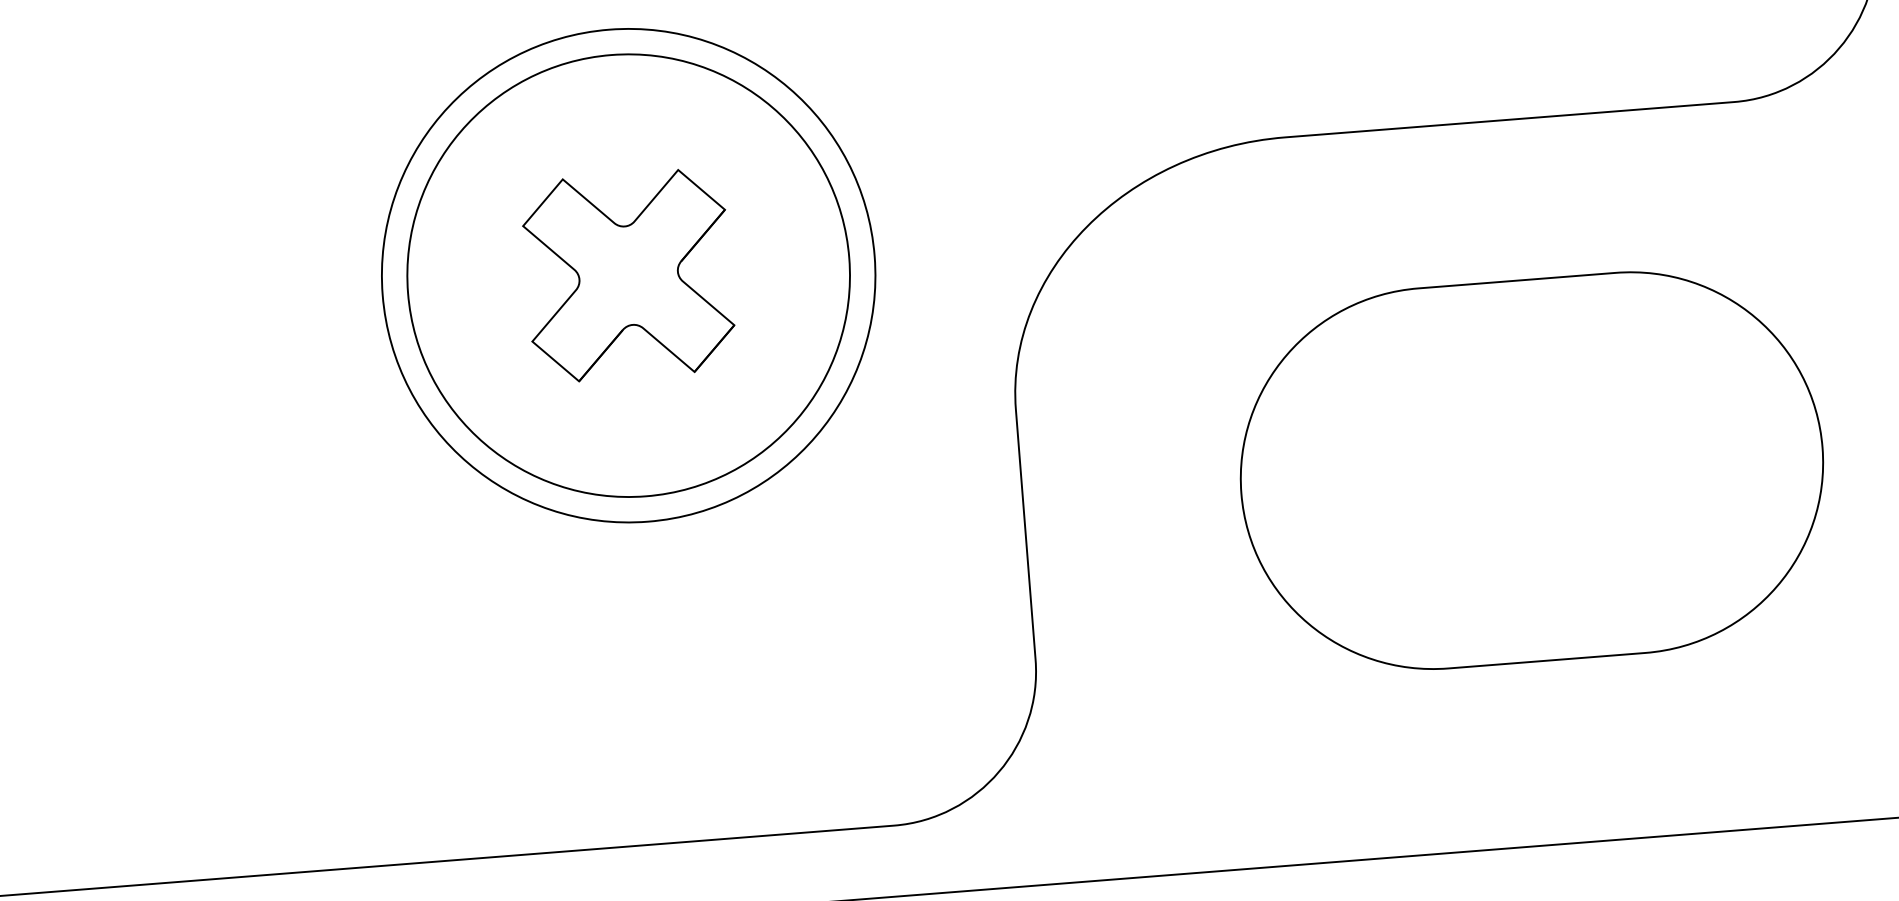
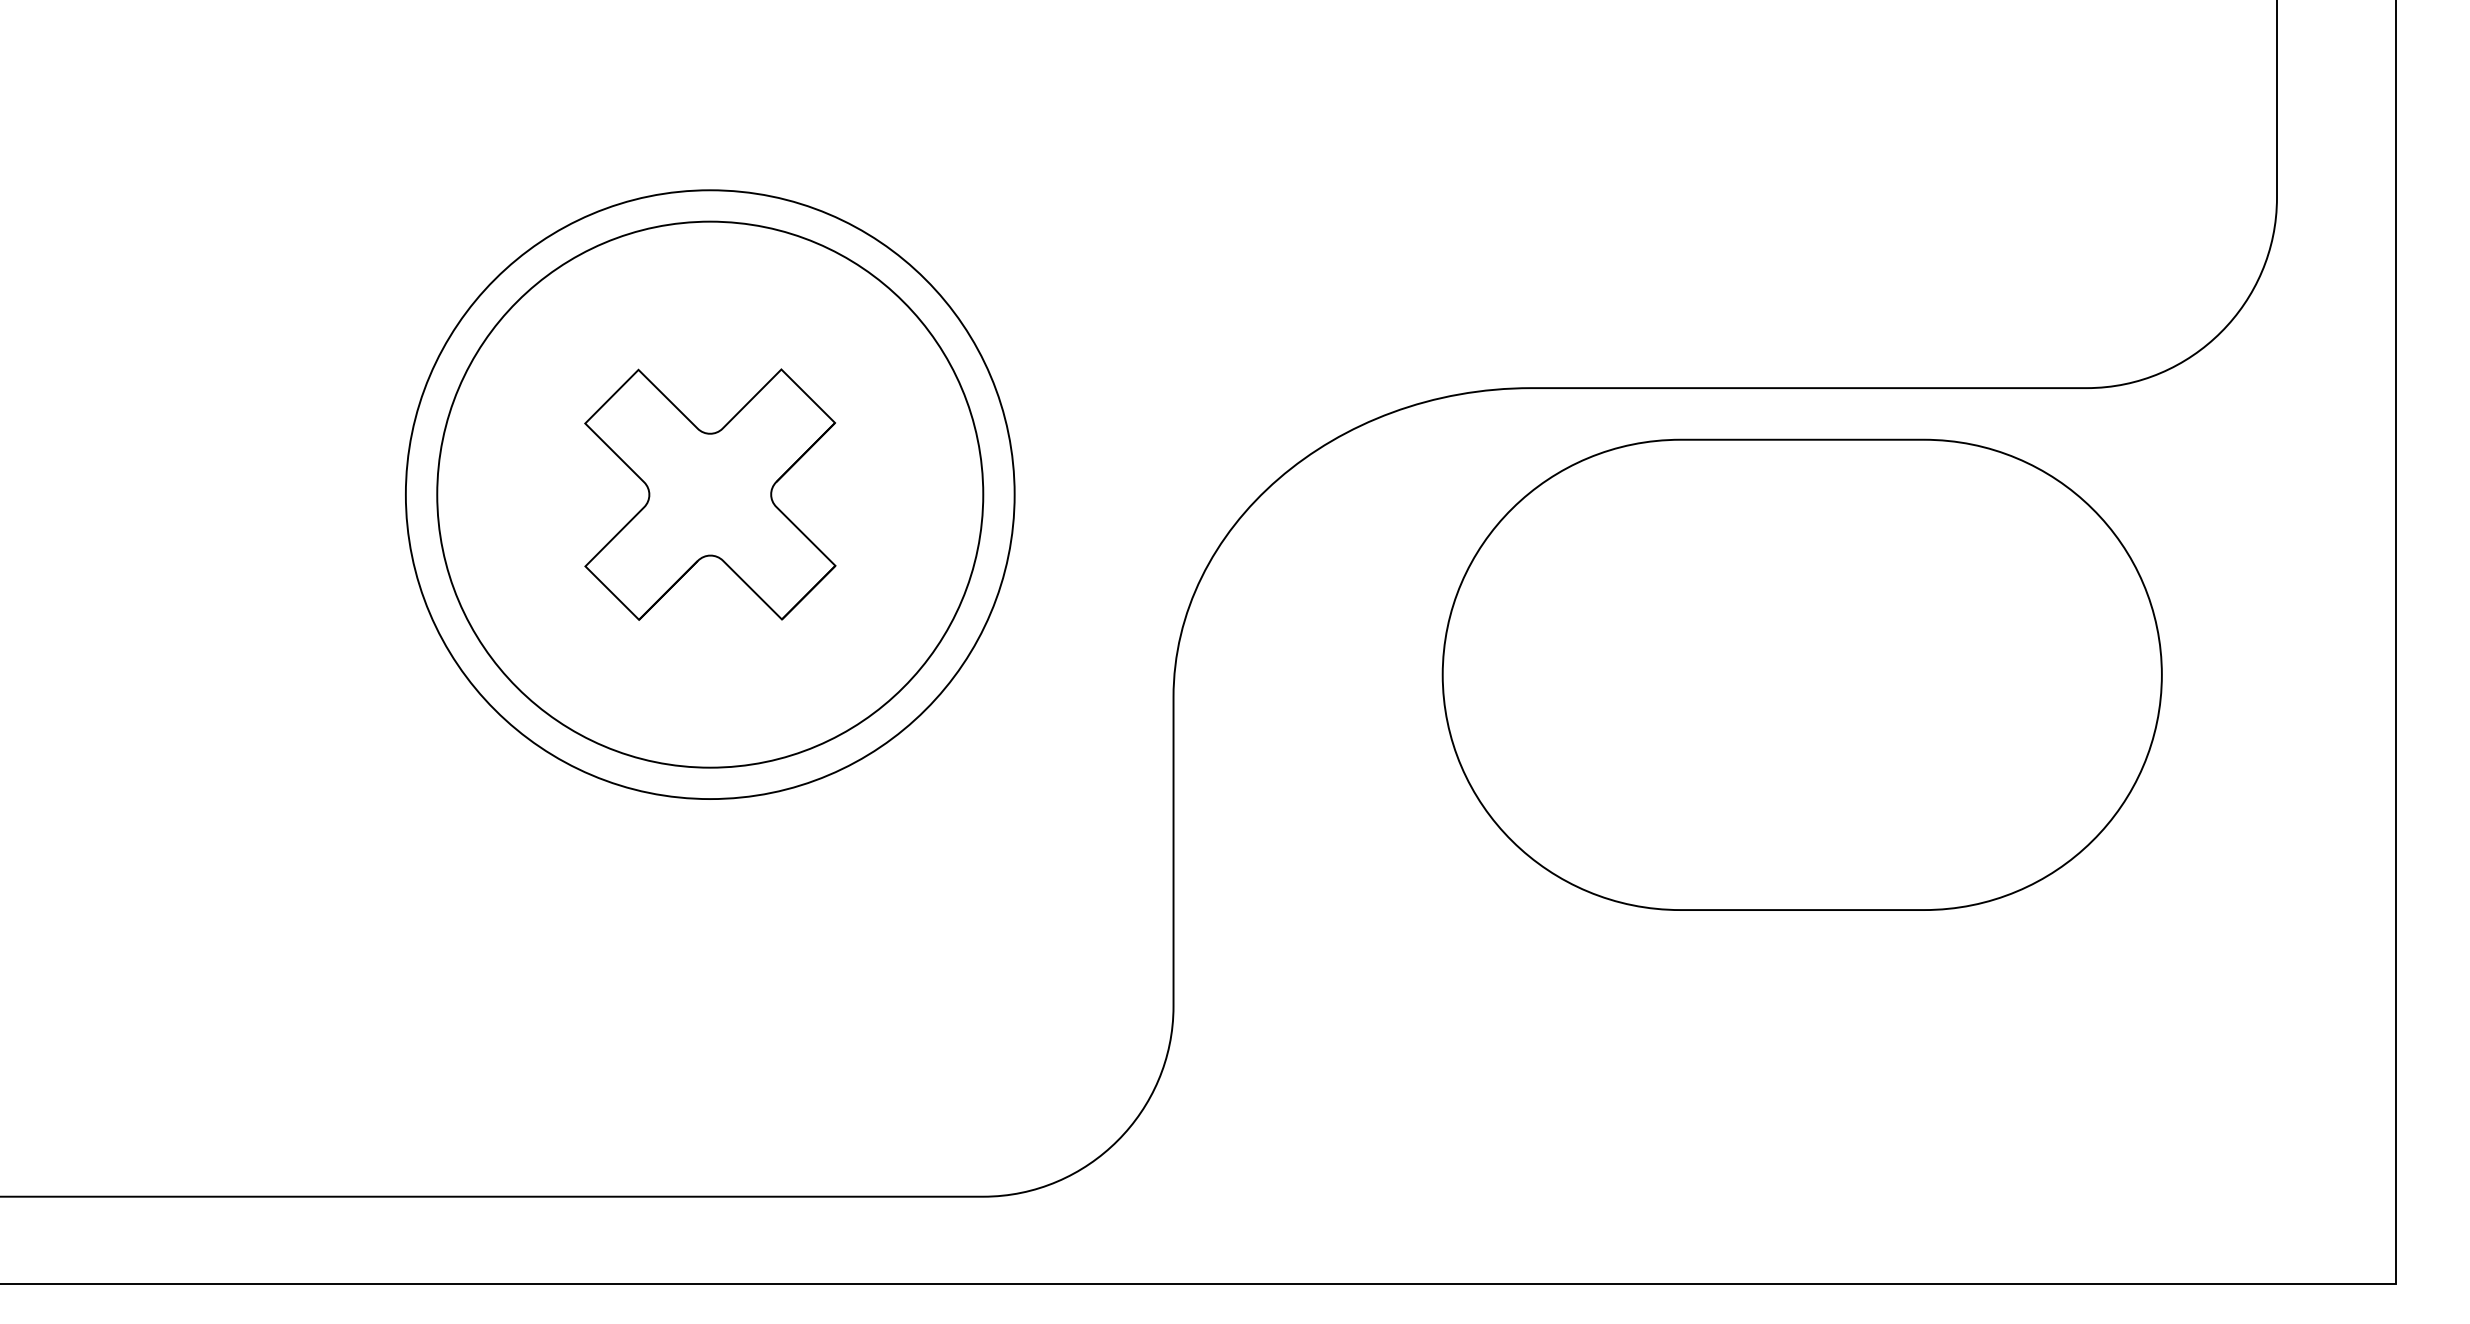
part: (1531, 470) -> (1801, 674), moved

